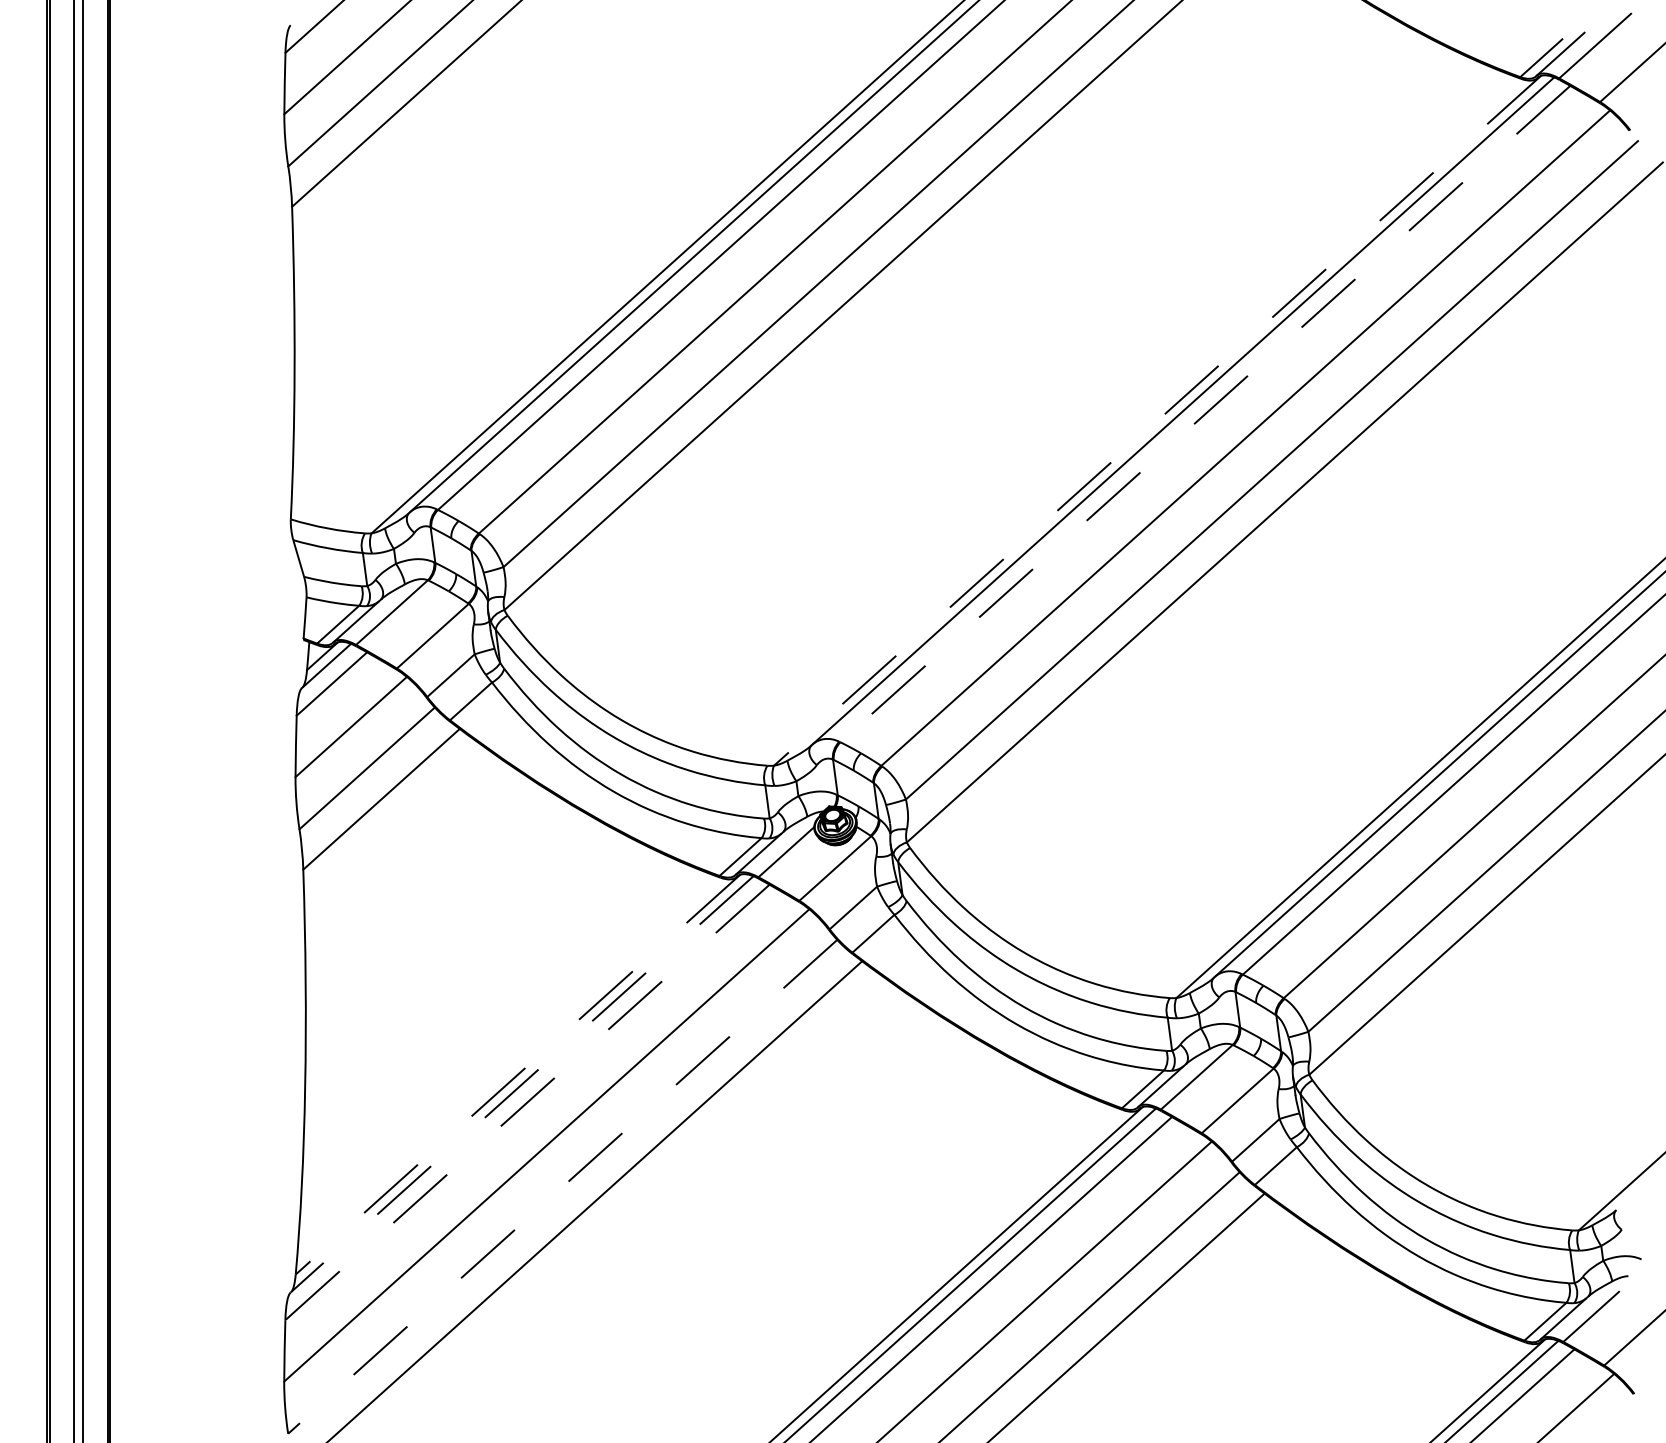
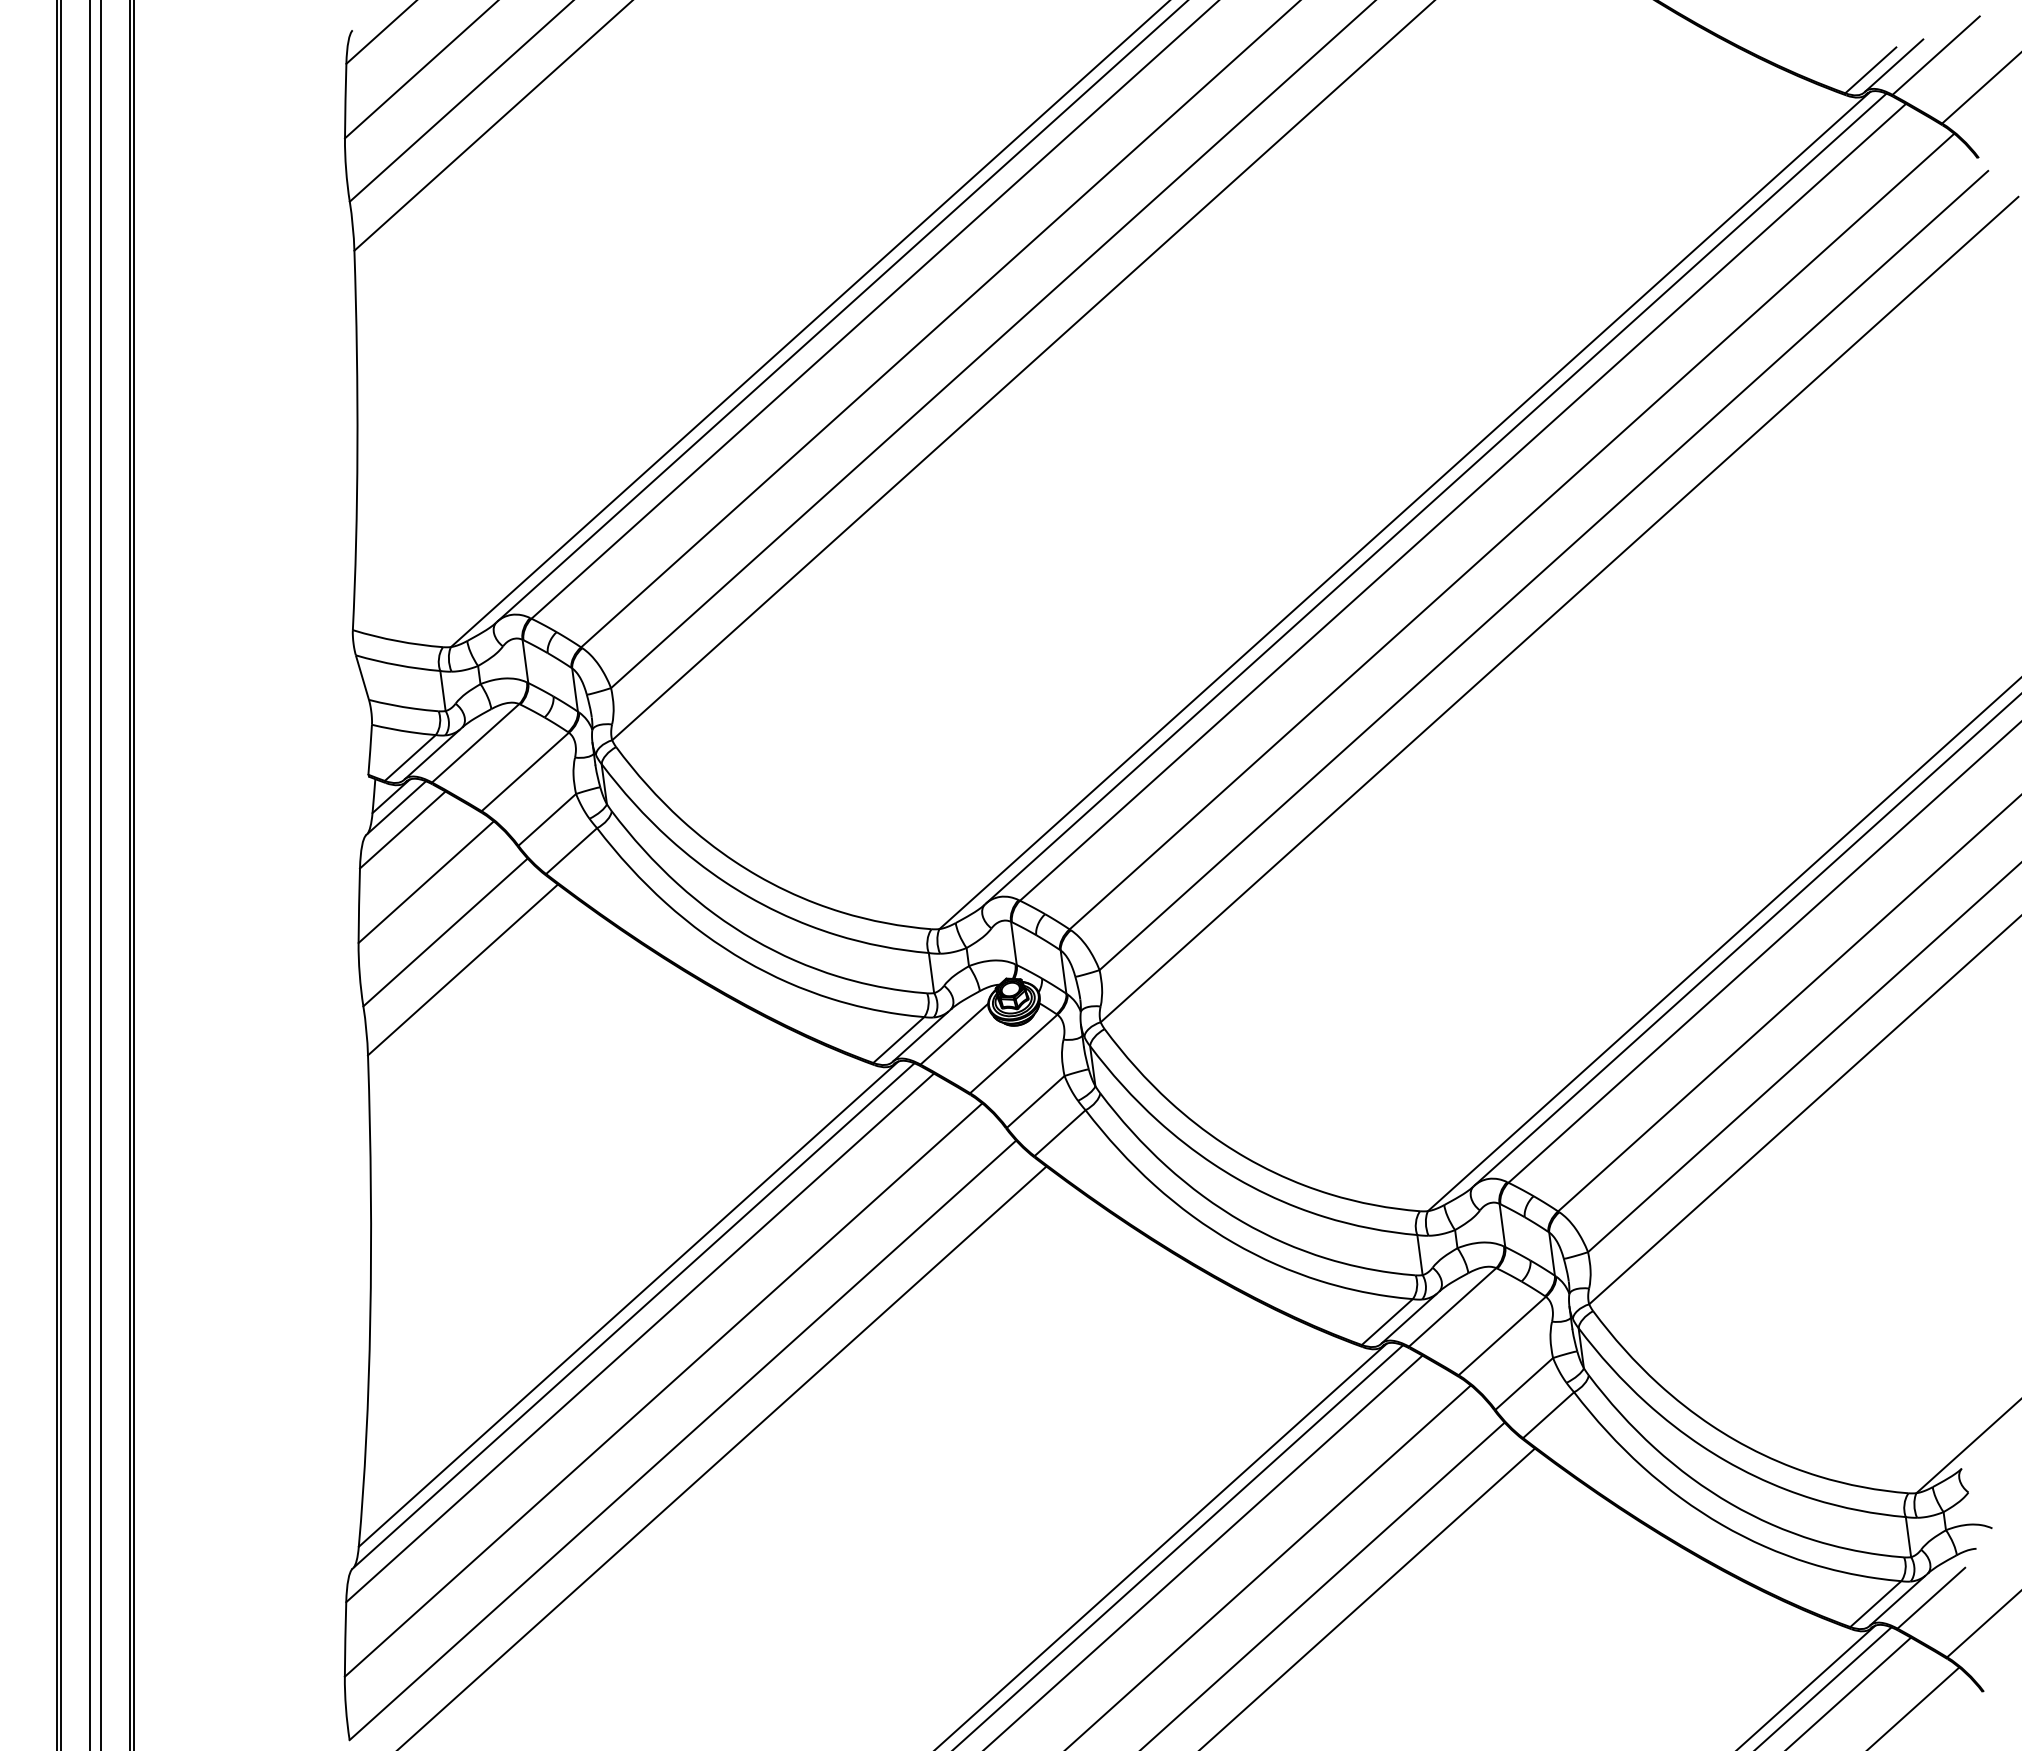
line: (1205, 414) -> (1463, 502), dashed -> solid
line: (1157, 420) -> (1404, 510), dashed -> solid
line: (517, 1074) -> (628, 1304), dashed -> solid
line: (522, 1084) -> (633, 1316), dashed -> solid
line: (526, 1102) -> (639, 1338), dashed -> solid
line: (562, 1186) -> (682, 1440), dashed -> solid

